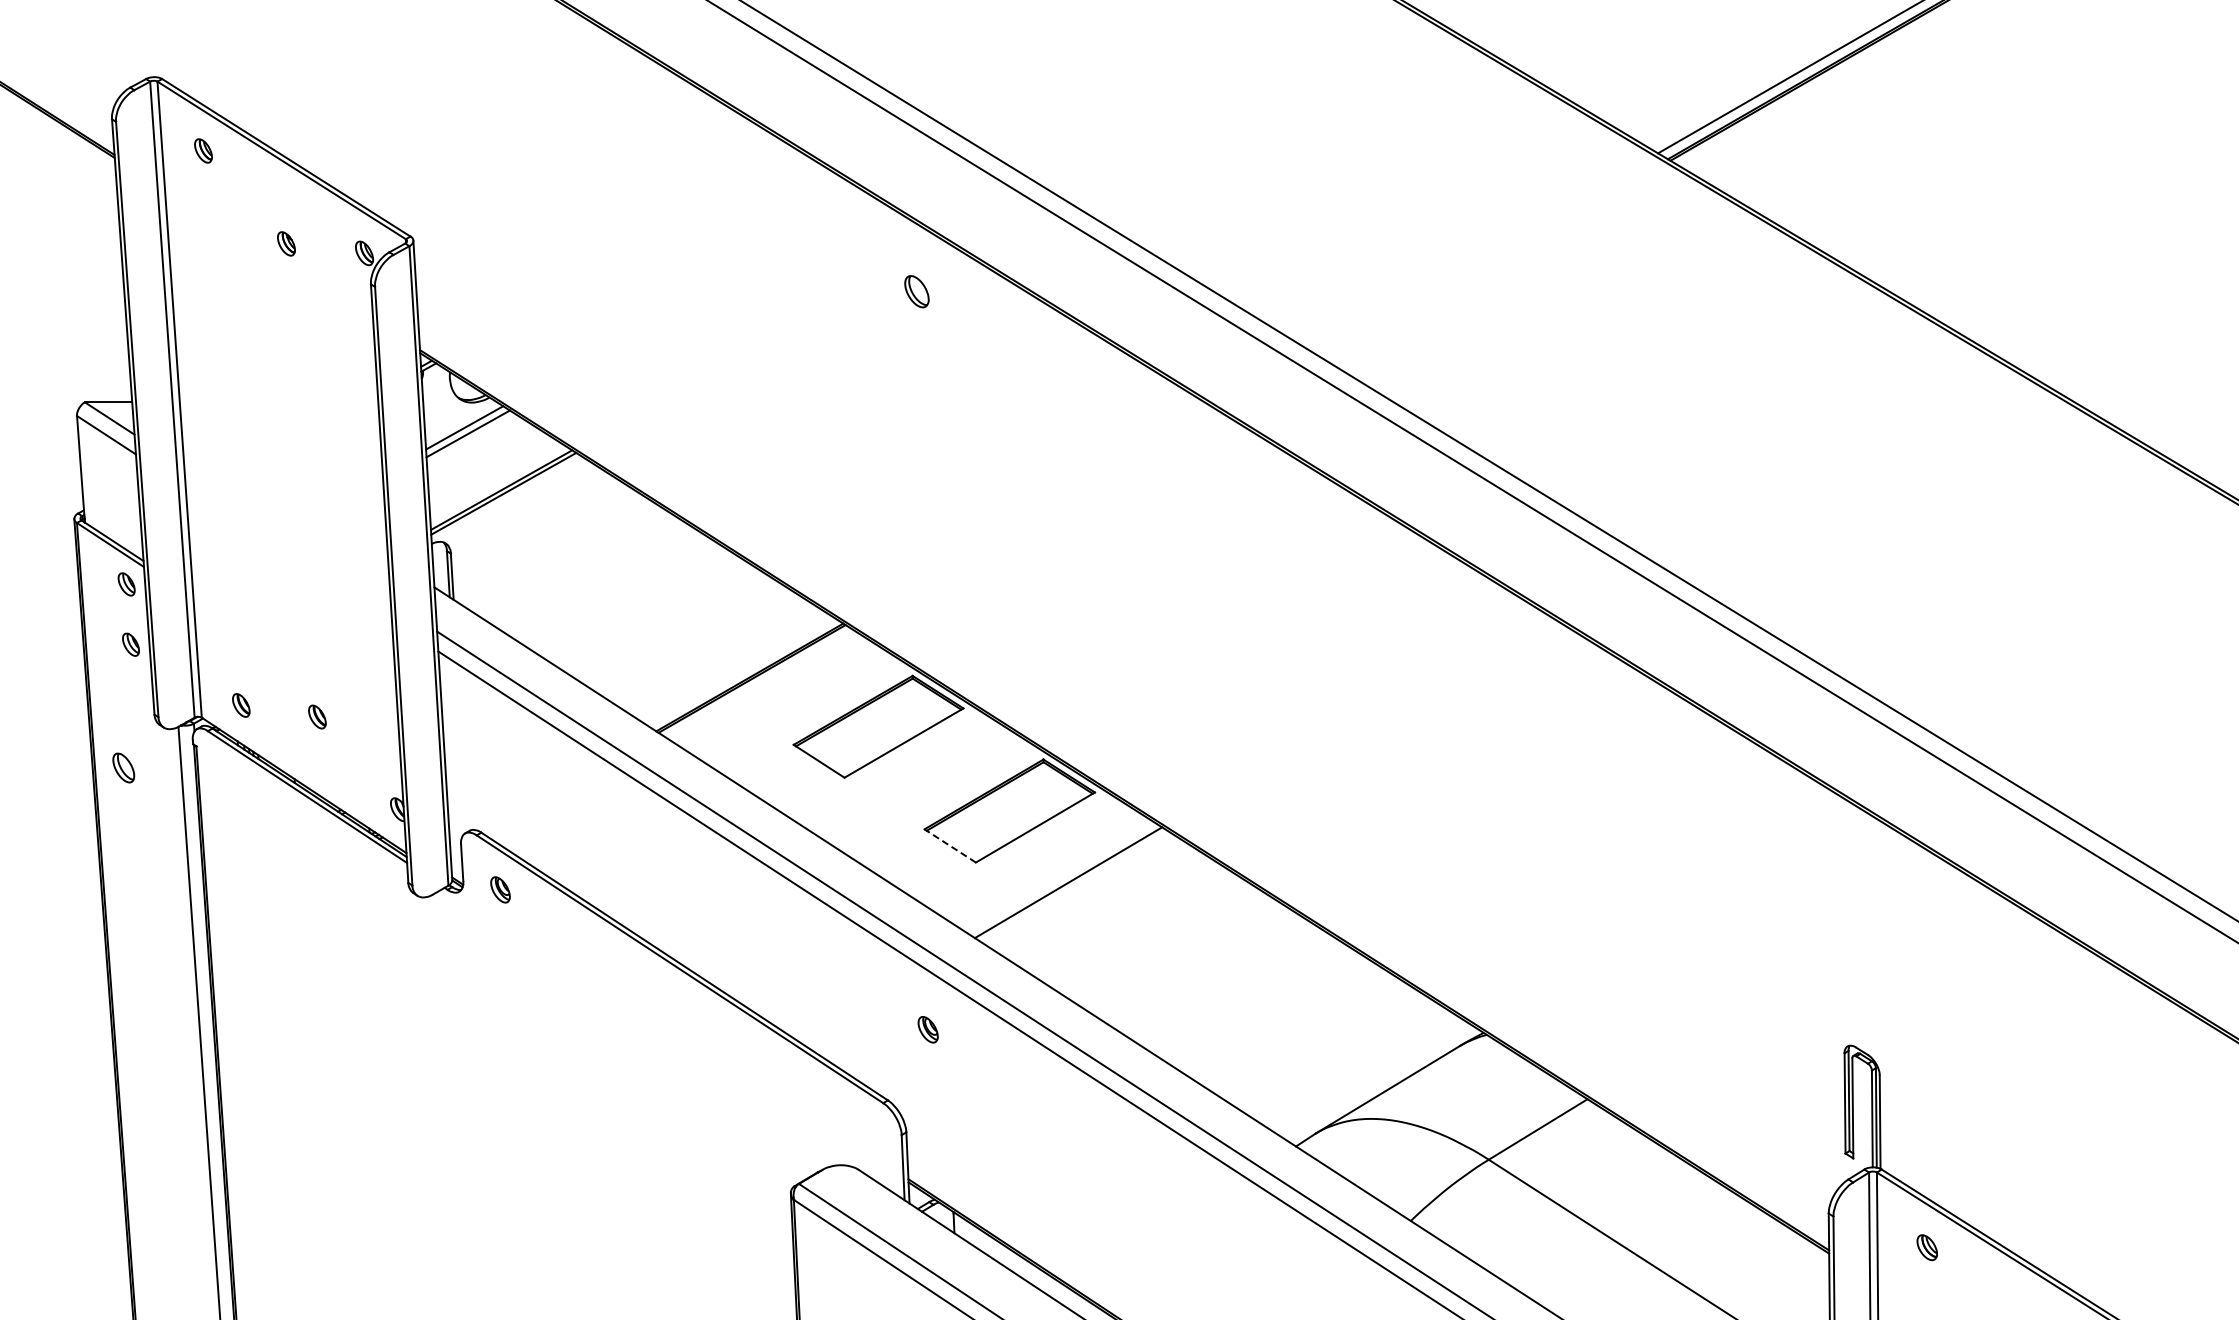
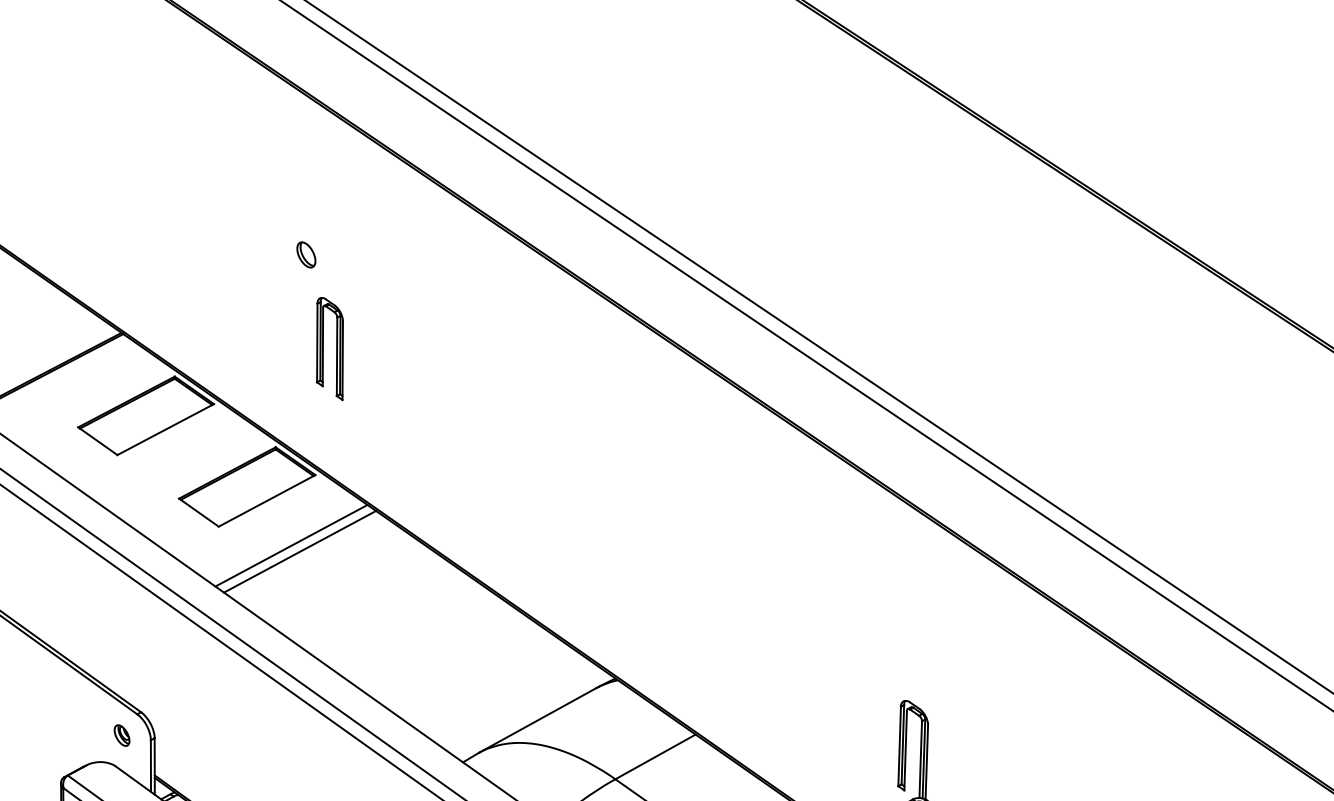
part: (916, 291) -> (306, 254), moved
part: (1098, 632) -> (323, 348), added
line: (950, 845) -> (199, 512), dashed -> solid
line: (1079, 889) -> (299, 551), added
part: (927, 1029) -> (121, 735), moved

